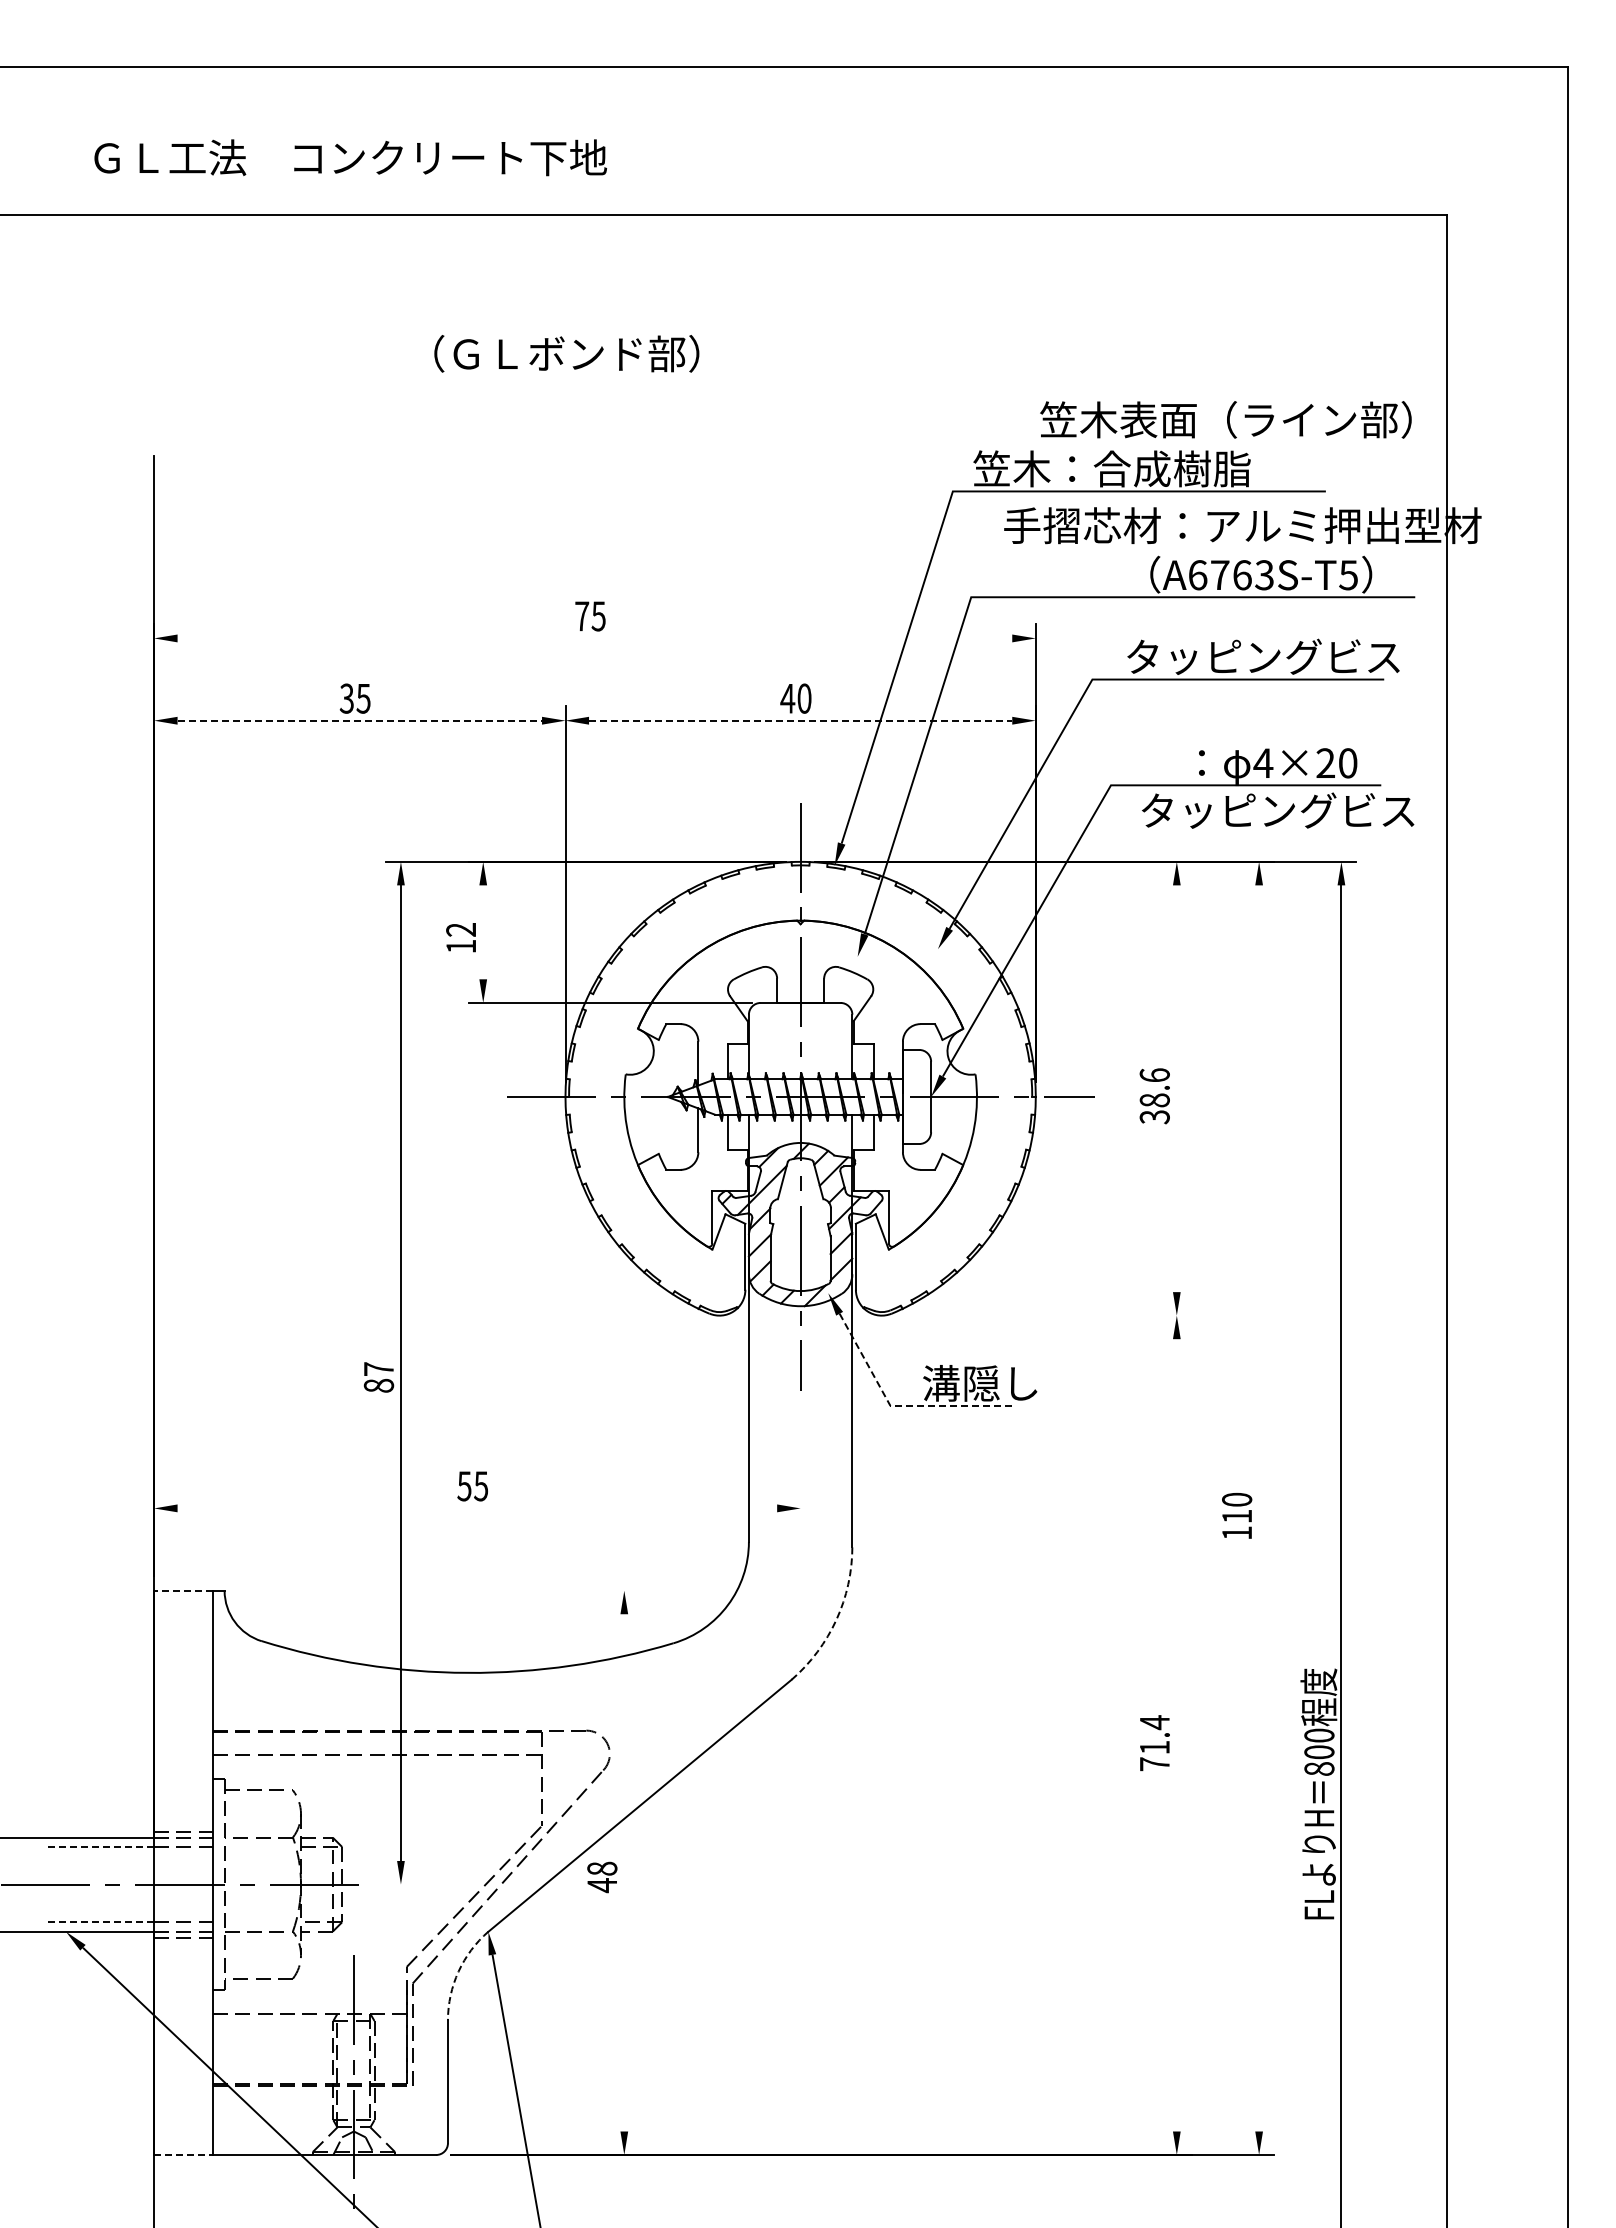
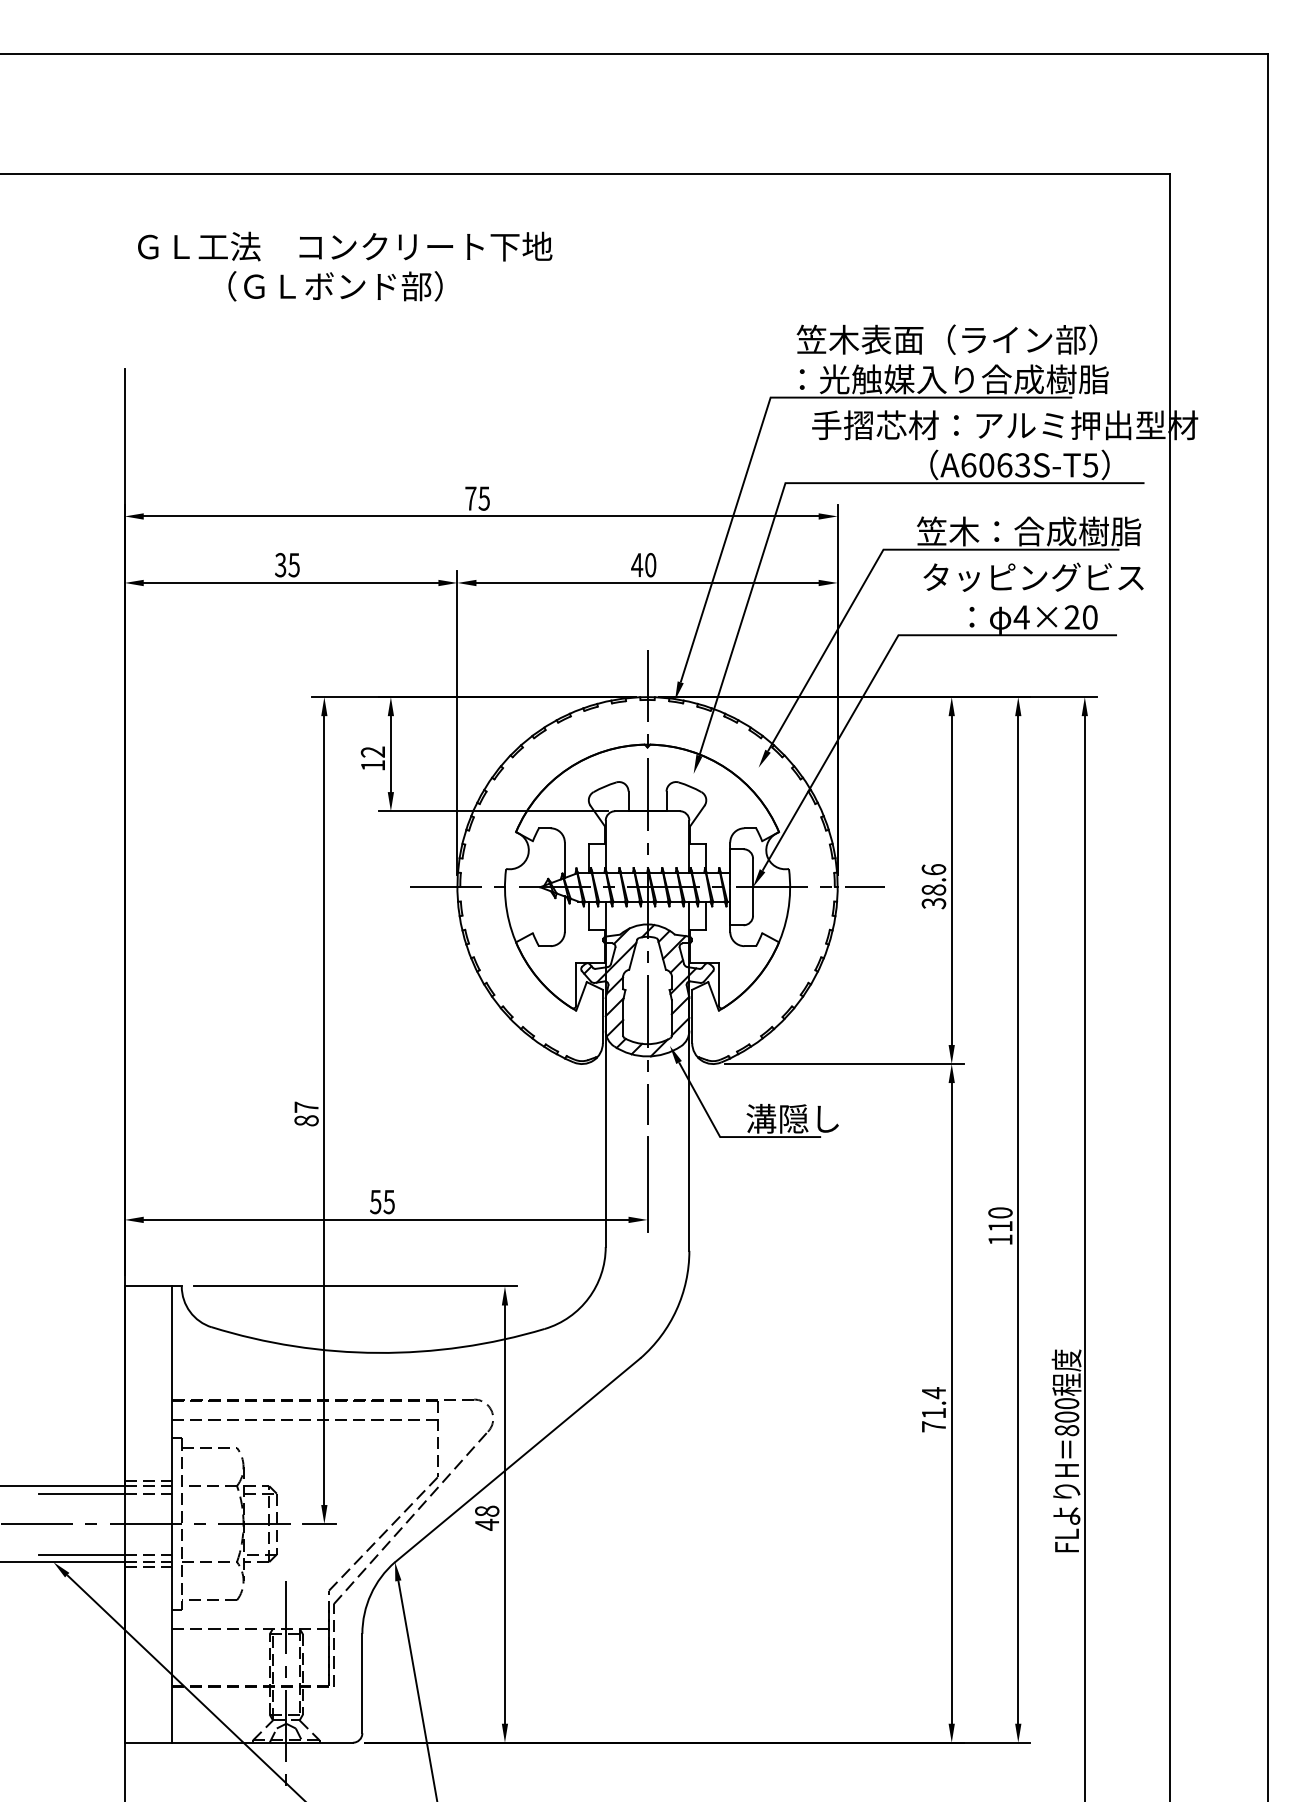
text: (350, 157) -> (345, 246), moved
text: (566, 353) -> (335, 286), moved
text: (1225, 419) -> (946, 339), moved
text: (1171, 468) -> (947, 379), 笠木：合成樹脂 -> ：光触媒入り合成樹脂
text: (1220, 575) -> (987, 465), A6763S-T5 -> A6063S-T5
line: (594, 638) -> (480, 516), added
text: (1269, 656) -> (1026, 531), タッピングビス -> 笠木：合成樹脂
line: (360, 720) -> (291, 582), dashed -> solid
line: (800, 720) -> (647, 582), dashed -> solid
text: (1278, 810) -> (1033, 577), moved
line: (483, 932) -> (391, 754), added
line: (1176, 1088) -> (951, 880), added
line: (1043, 1315) -> (843, 1063), added
line: (899, 1405) -> (727, 1136), dashed -> solid
line: (800, 1464) -> (647, 1184), added
line: (477, 1508) -> (386, 1219), added
line: (1259, 1508) -> (1018, 1219), added
line: (182, 1590) -> (147, 1286), dashed -> solid
line: (439, 1590) -> (355, 1286), added
arc: (836, 1619) -> (676, 1309), dashed -> solid
line: (1176, 1735) -> (951, 1403), added
line: (101, 1847) -> (82, 1494), dashed -> solid
line: (624, 1872) -> (505, 1514), added
line: (394, 1884) -> (319, 1524), added
line: (101, 1922) -> (82, 1554), dashed -> solid
arc: (458, 1971) -> (370, 1594), dashed -> solid
line: (183, 2155) -> (148, 1743), dashed -> solid

